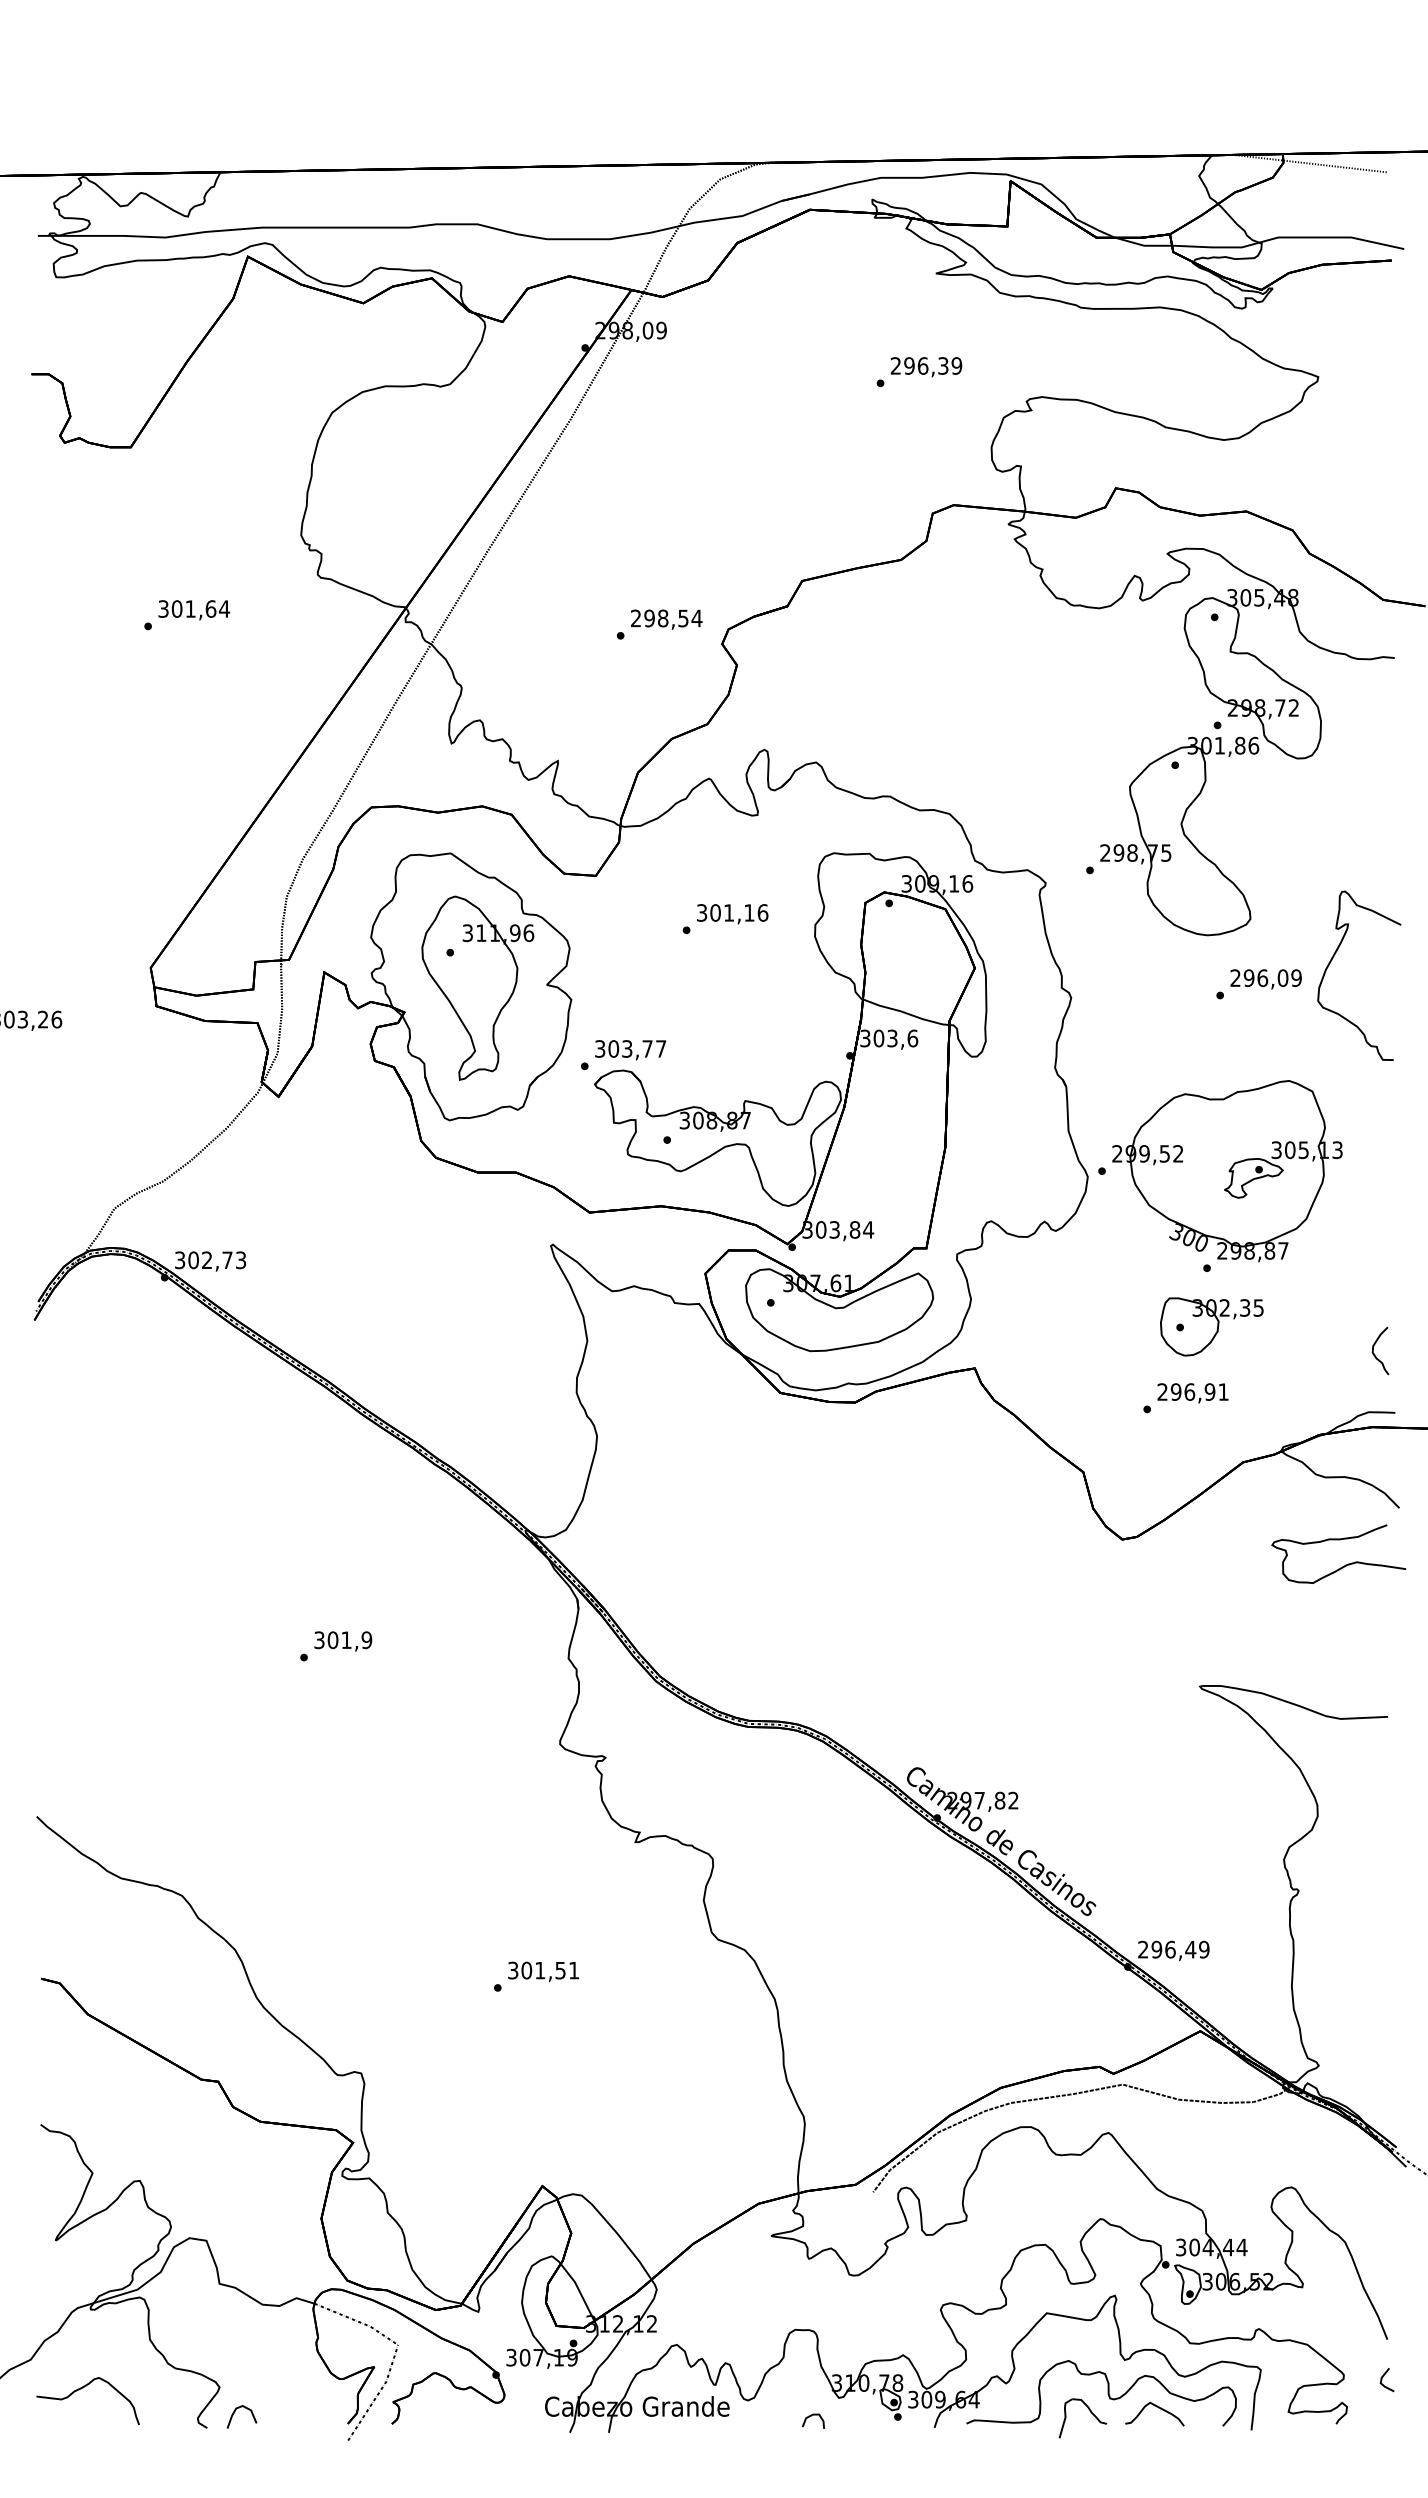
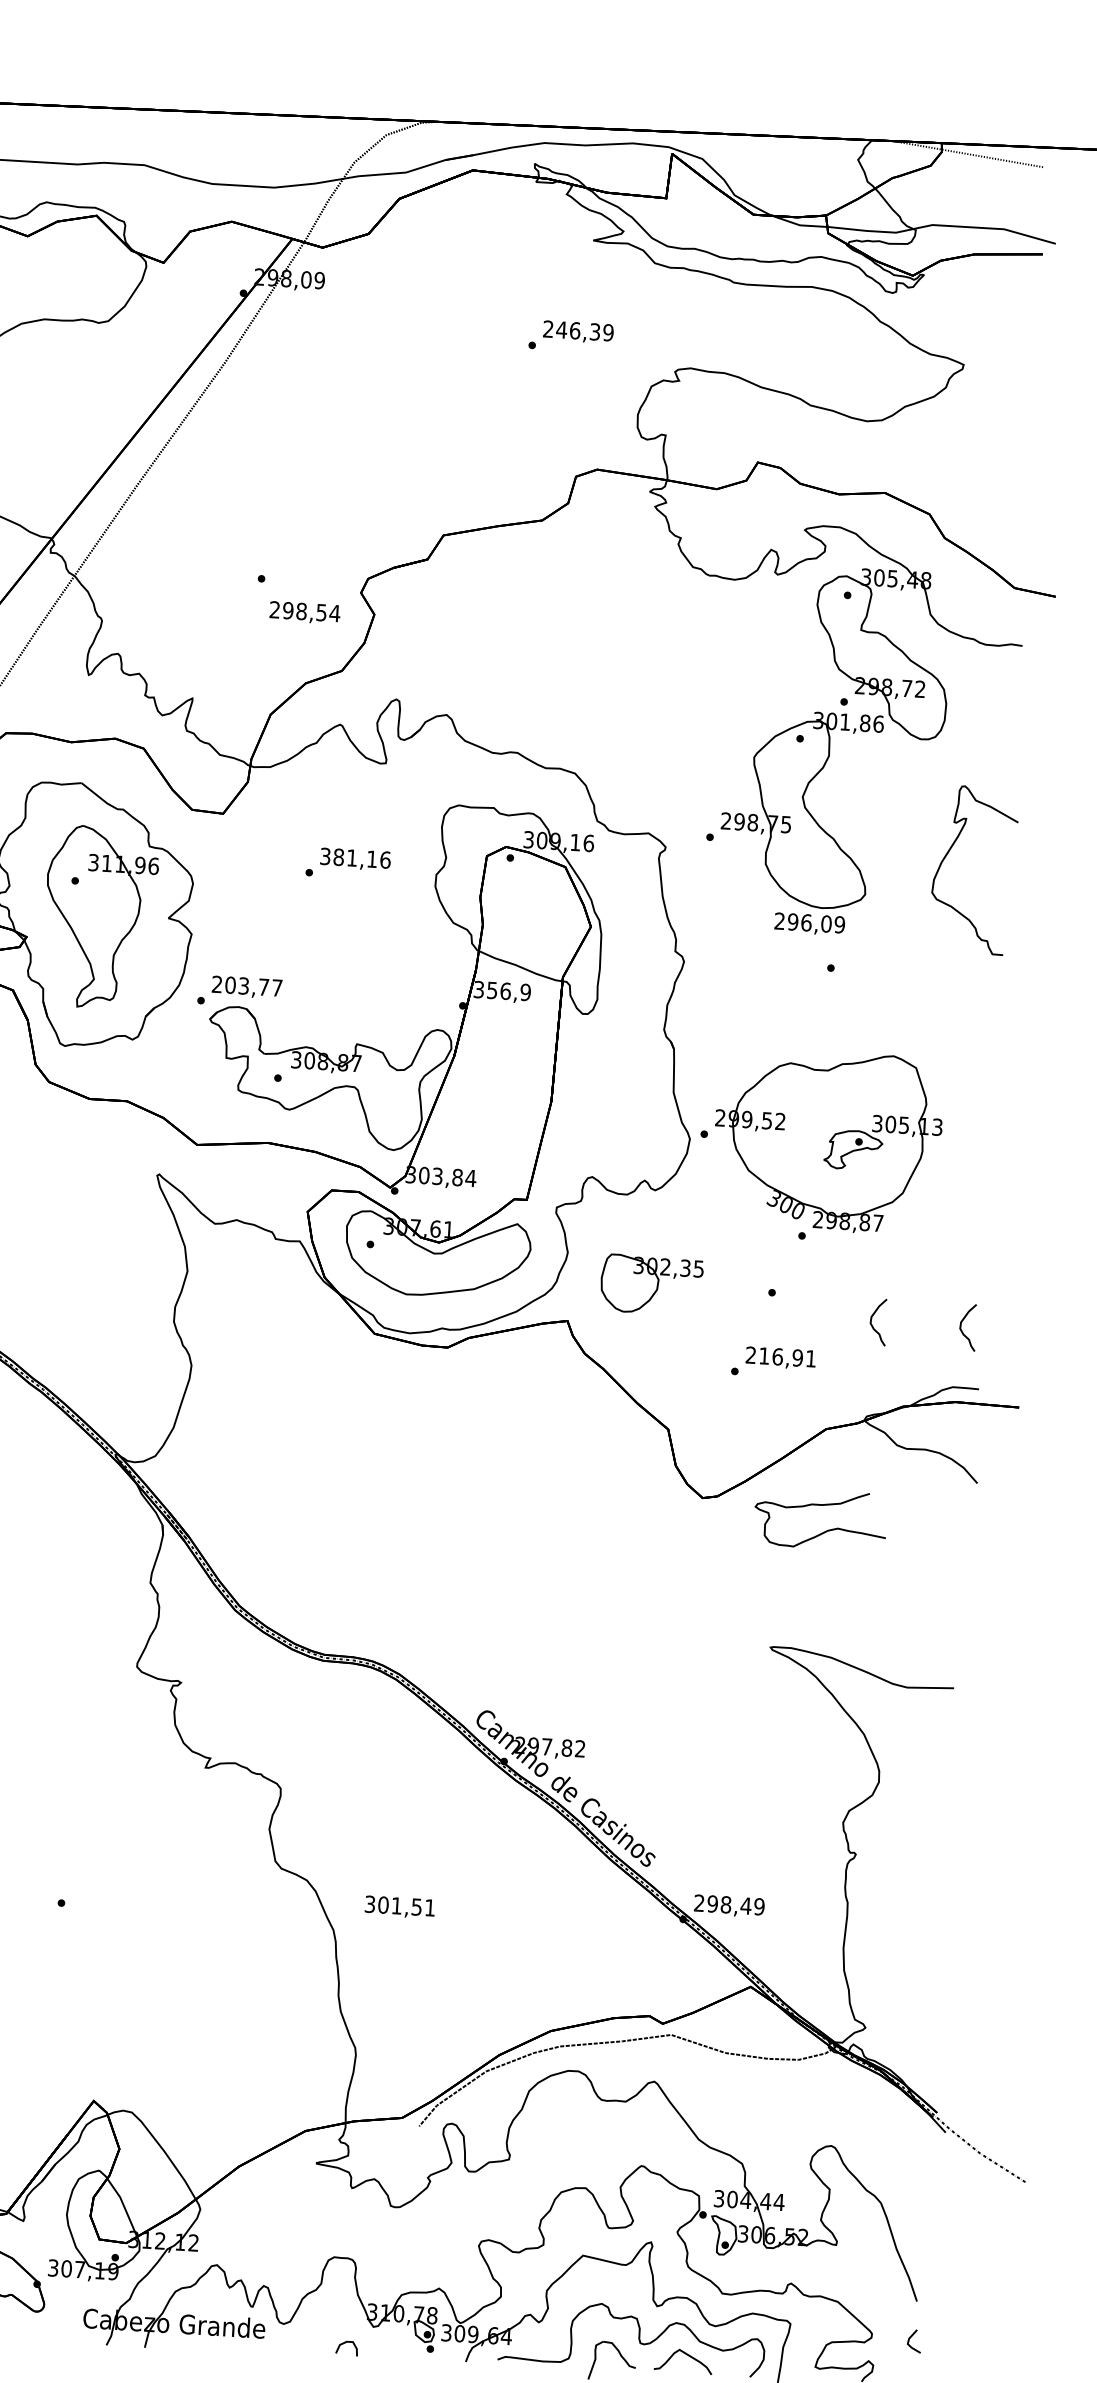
text: (909, 365) -> (561, 329), 296,39 -> 246,39
text: (666, 619) -> (304, 612), moved
text: (715, 912) -> (338, 856), 301,16 -> 381,16
curve: (1332, 960) -> (948, 853), moved
text: (1265, 979) -> (809, 924), moved
text: (895, 1038) -> (508, 991), 303,6 -> 356,9
text: (600, 1048) -> (217, 984), 303,77 -> 203,77
part: (1211, 1326) -> (651, 1284), moved
curve: (1284, 1354) -> (873, 1325), added
text: (1175, 1391) -> (763, 1355), 296,91 -> 216,91
curve: (1338, 1540) -> (821, 1506), moved
text: (1170, 1949) -> (726, 1904), 296,49 -> 298,49
text: (543, 1971) -> (399, 1907), moved

